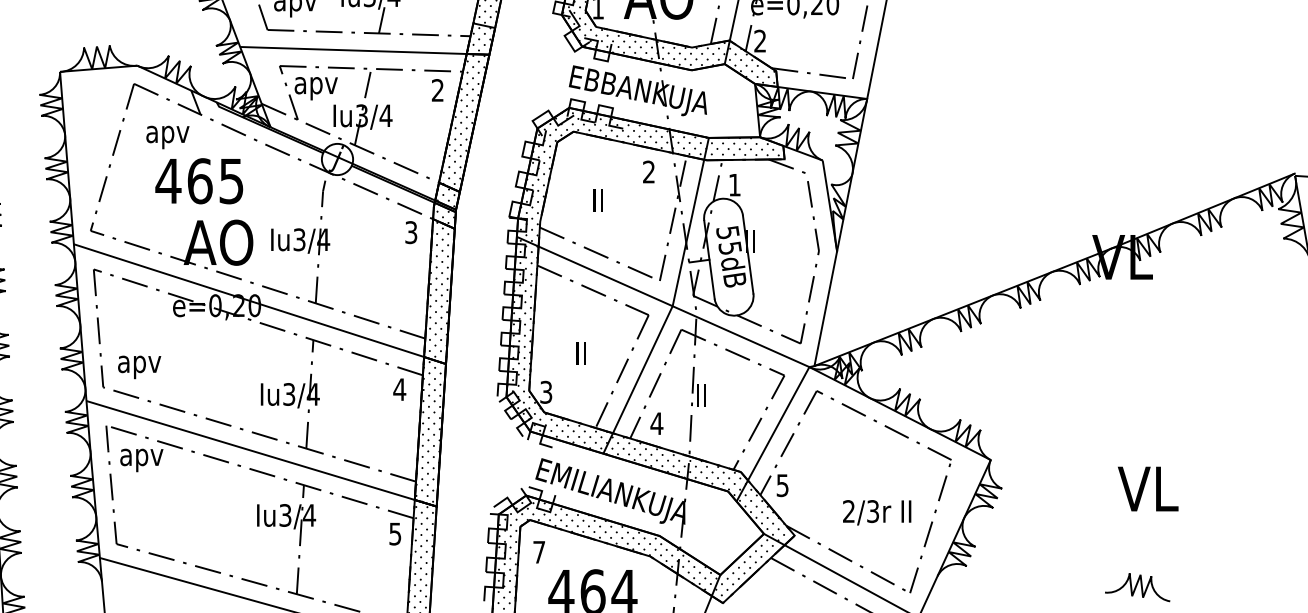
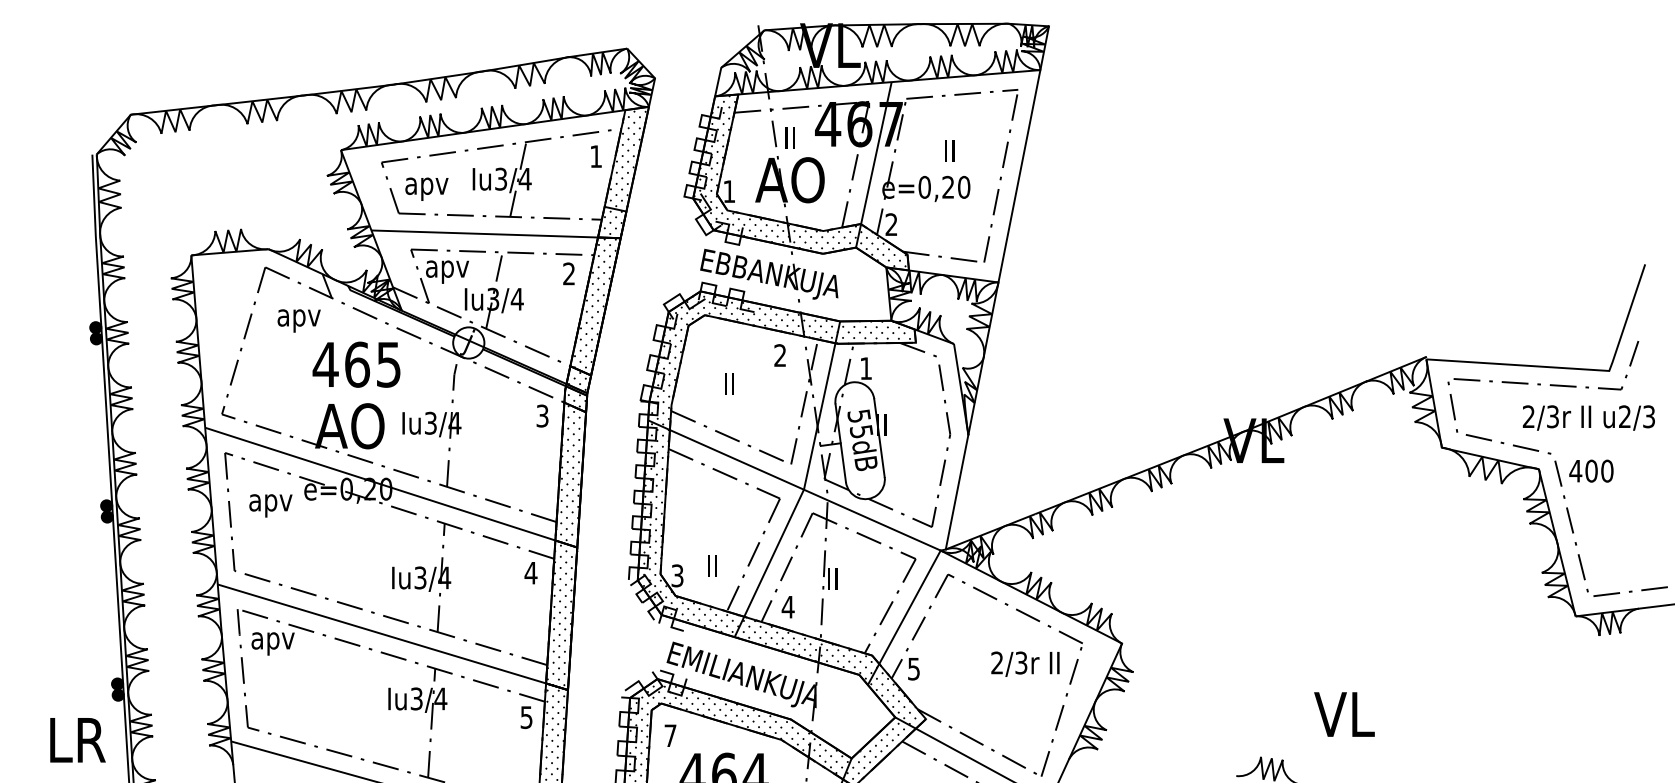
text: (199, 181) -> (356, 364), moved
text: (581, 353) -> (712, 565), moved
text: (139, 367) -> (270, 505), moved
text: (1148, 489) -> (1344, 714), moved
text: (877, 512) -> (1025, 663), moved

